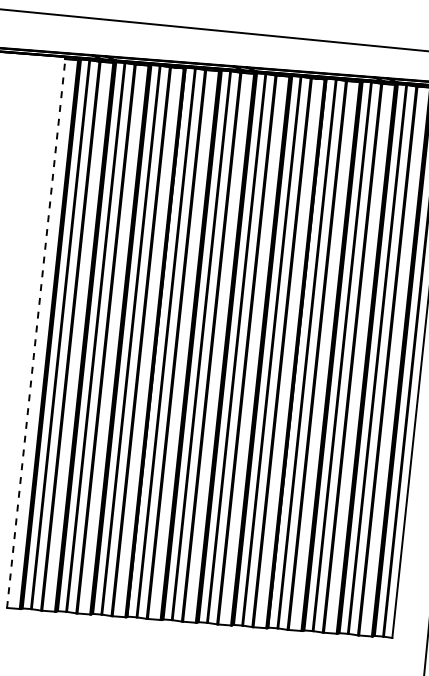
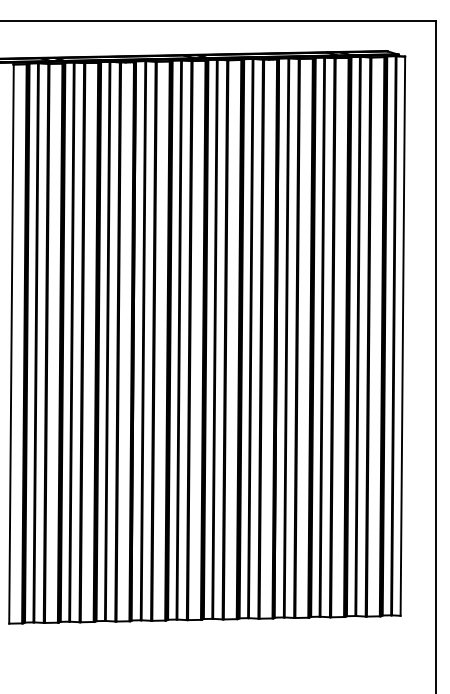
line: (36, 333) -> (11, 344), dashed -> solid

